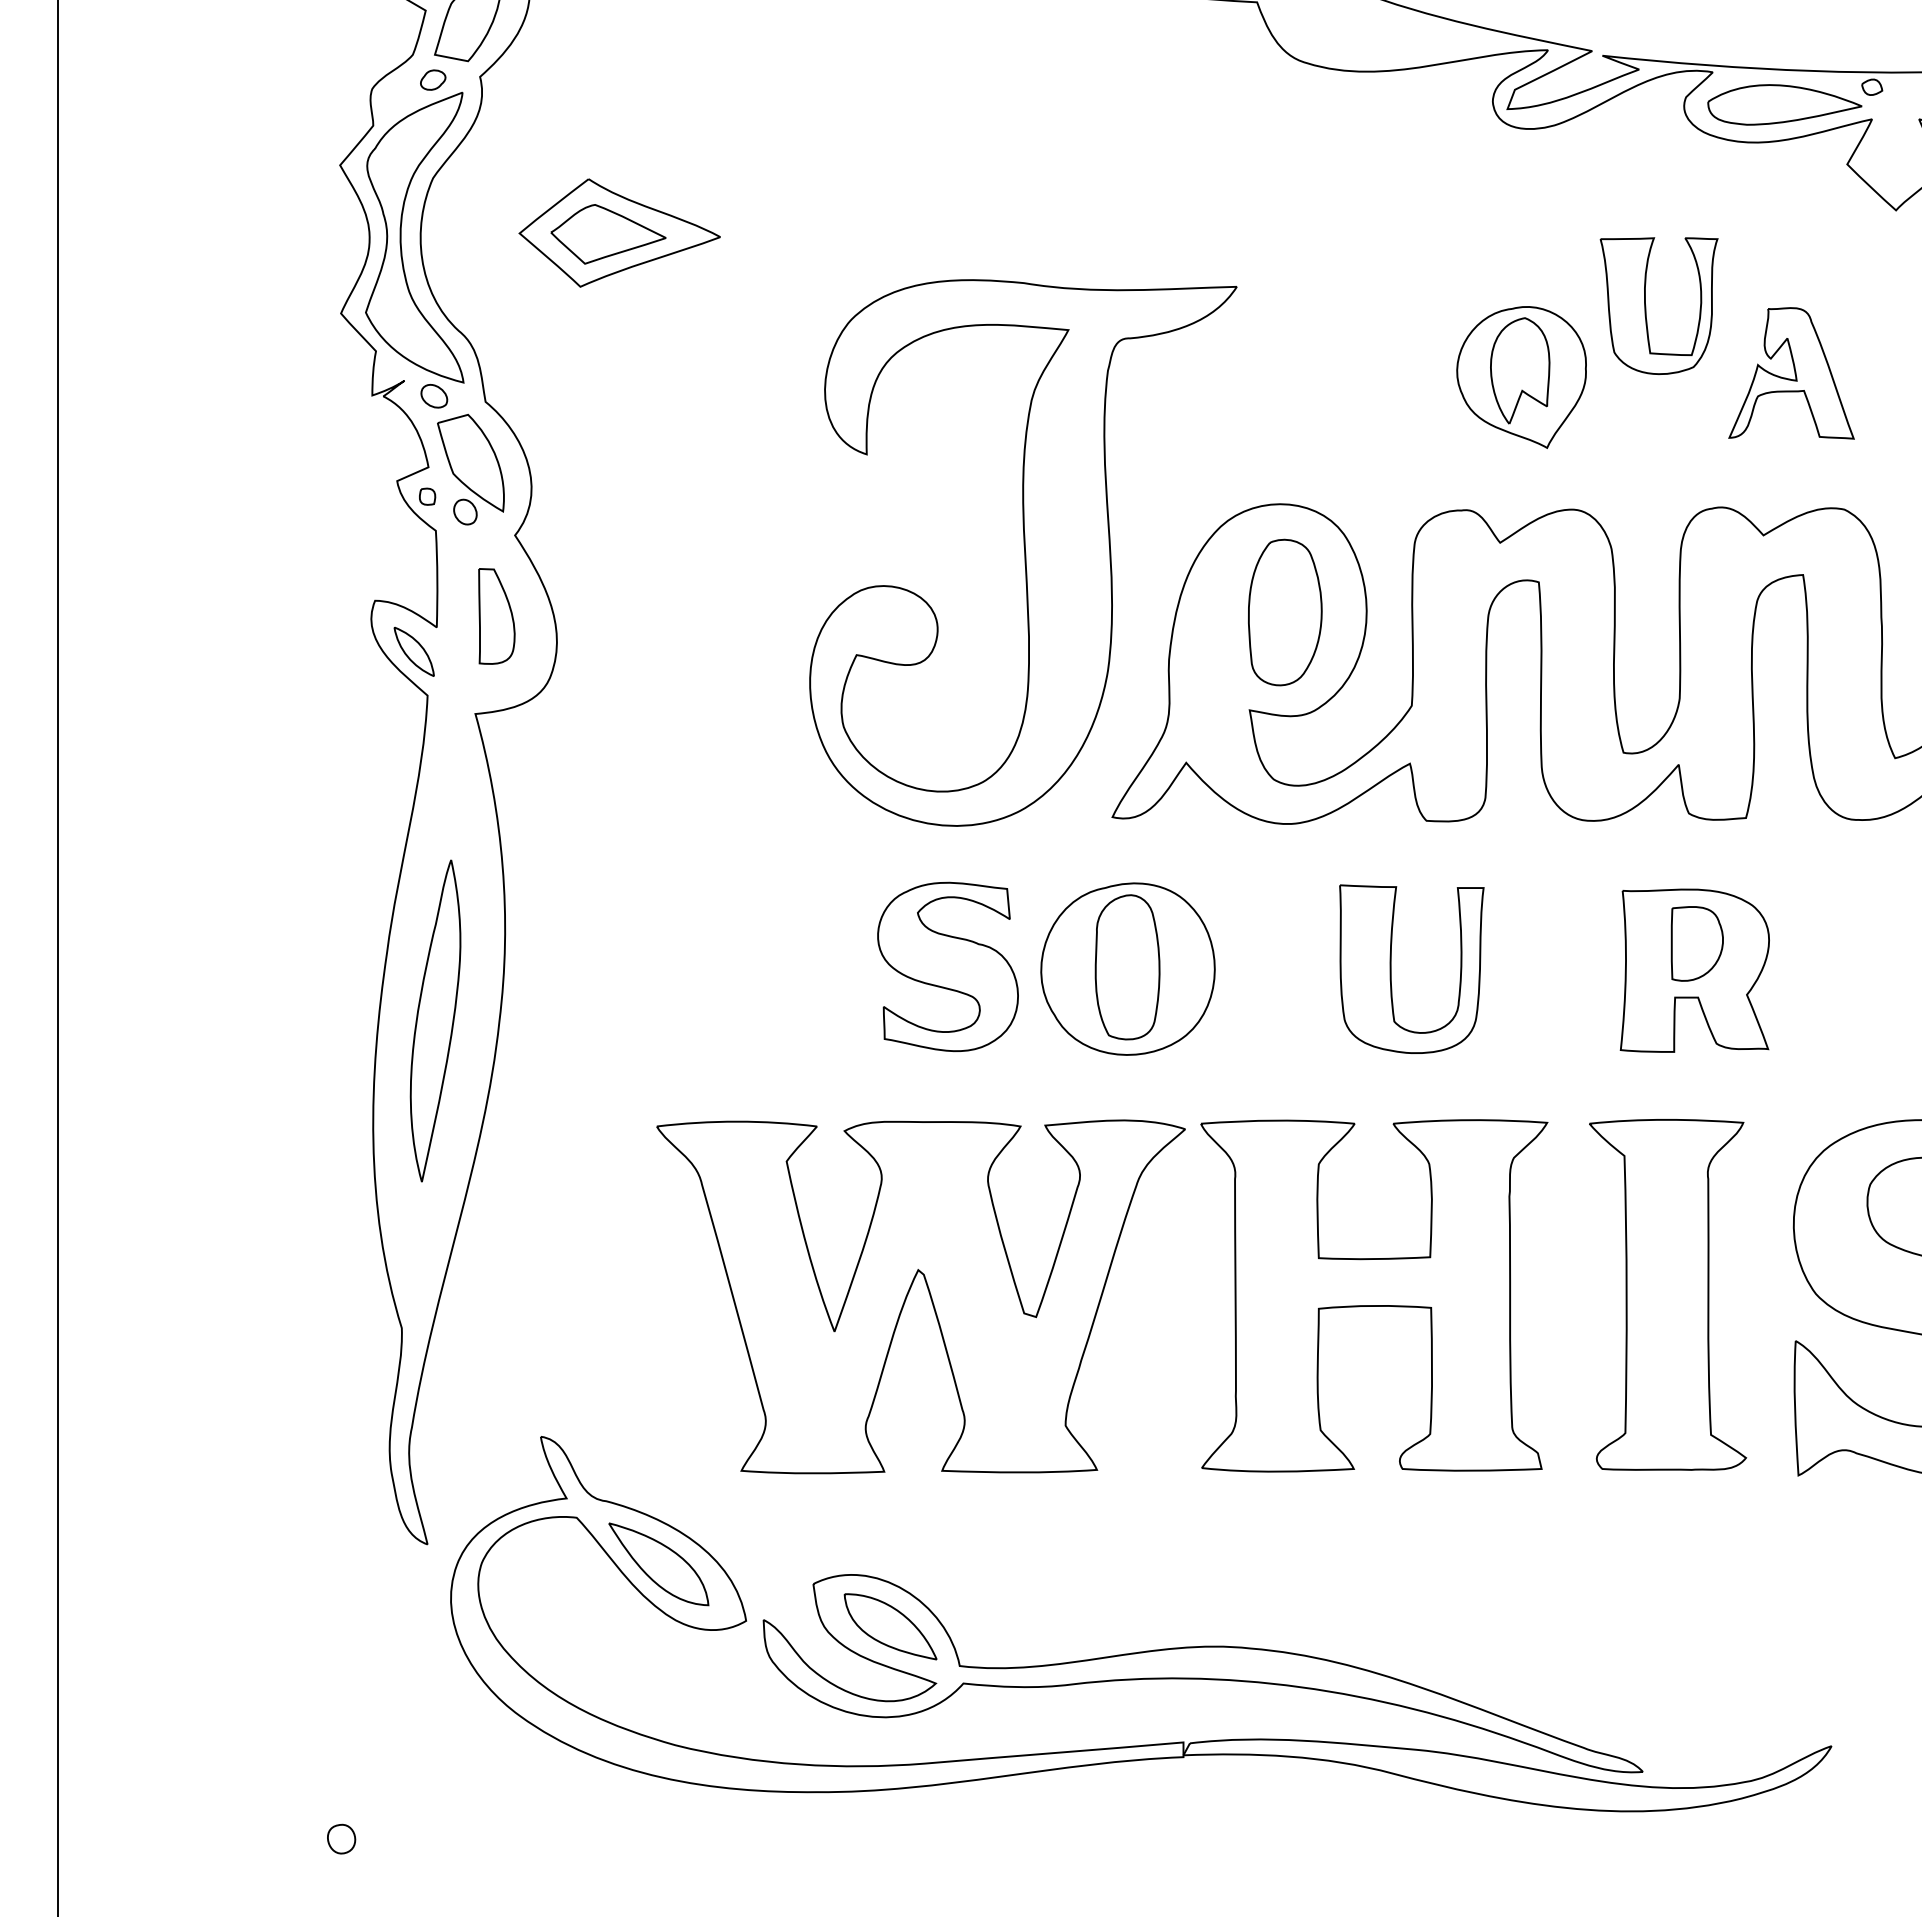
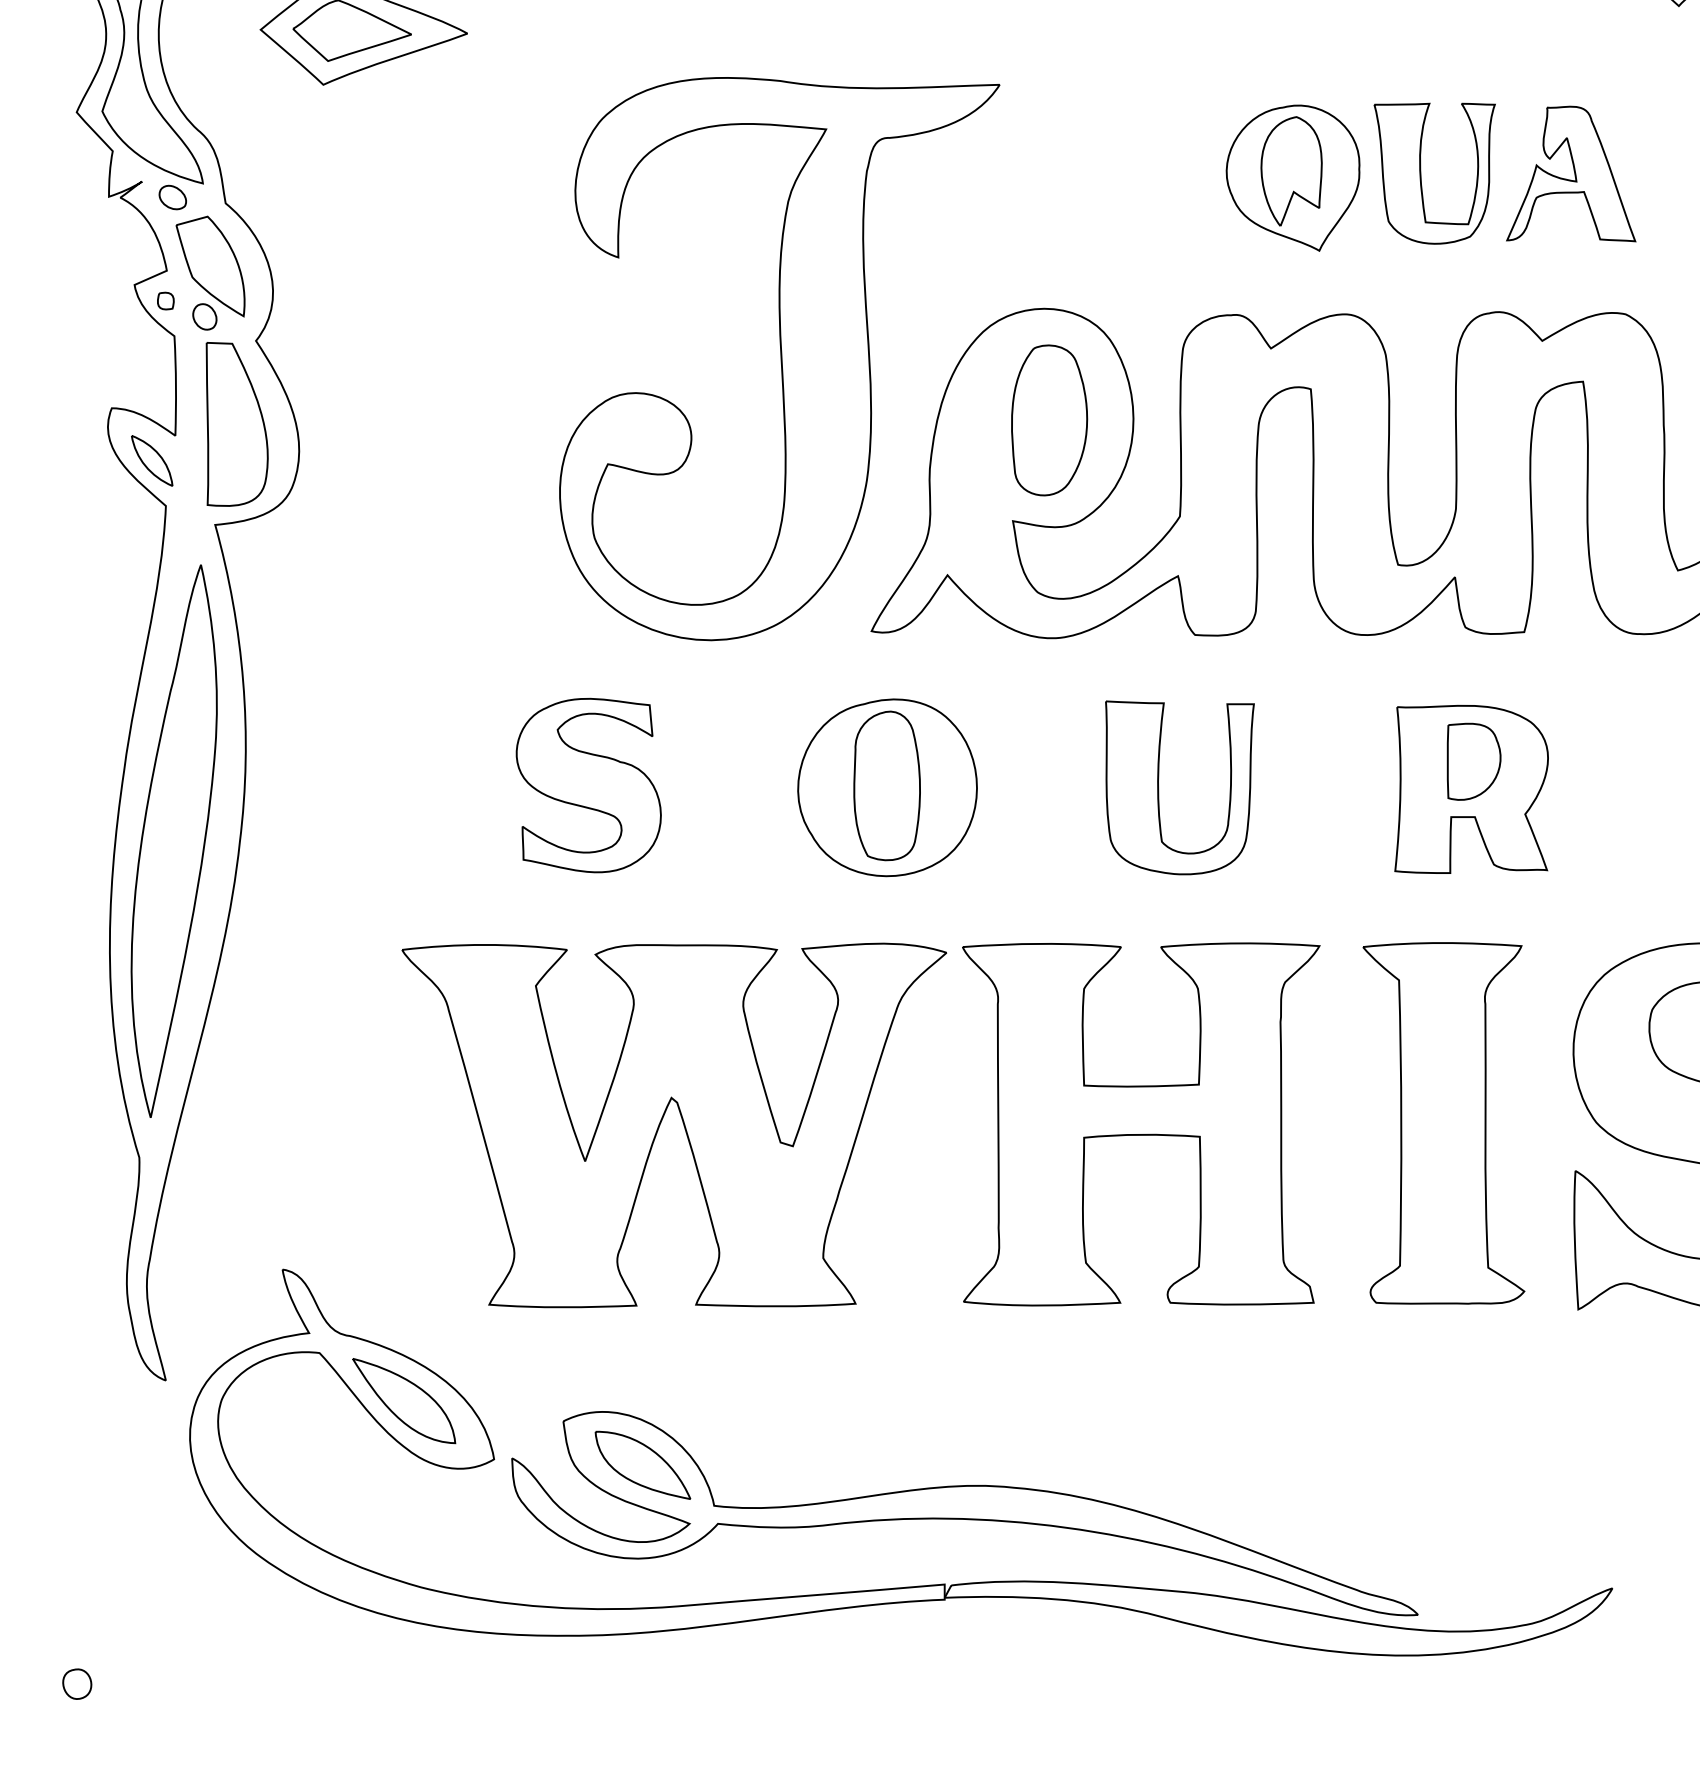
part: (1646, 305) -> (1421, 173), moved
part: (496, 616) -> (236, 424), size x1.67
part: (947, 966) -> (588, 785), moved
part: (435, 1020) -> (174, 840), size x1.67

